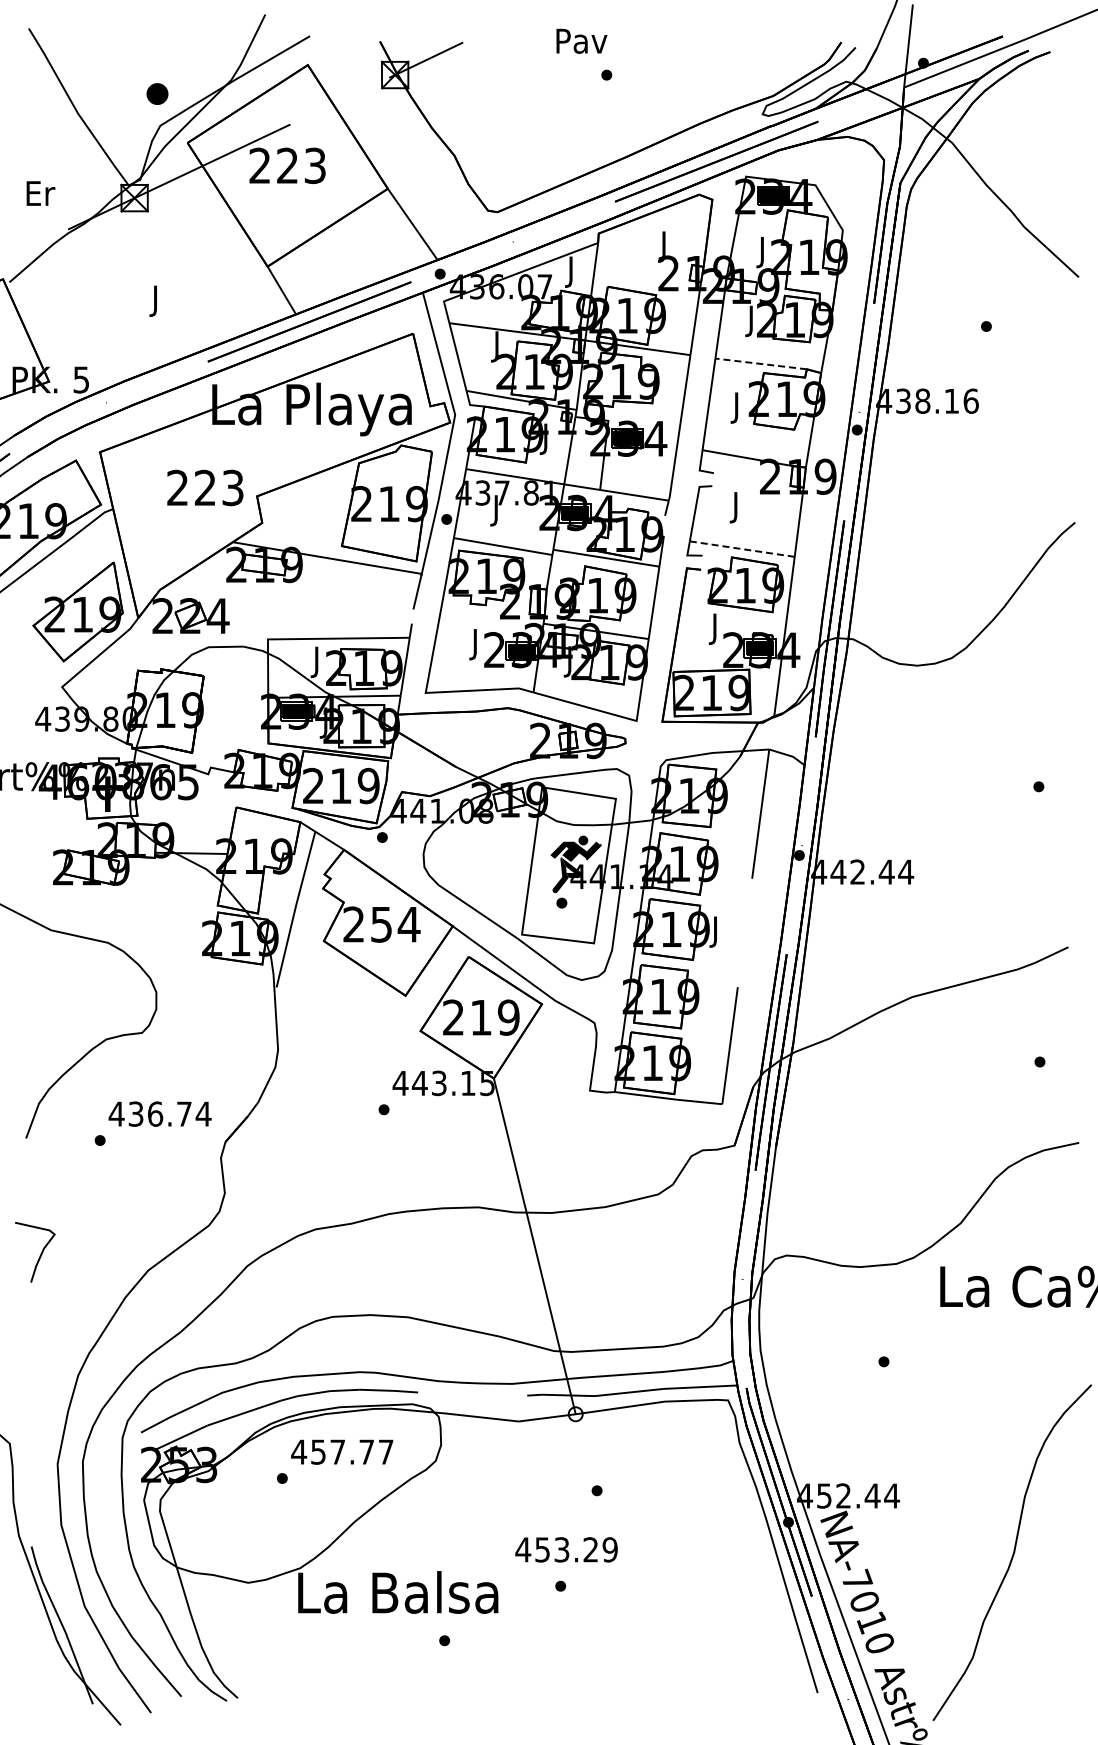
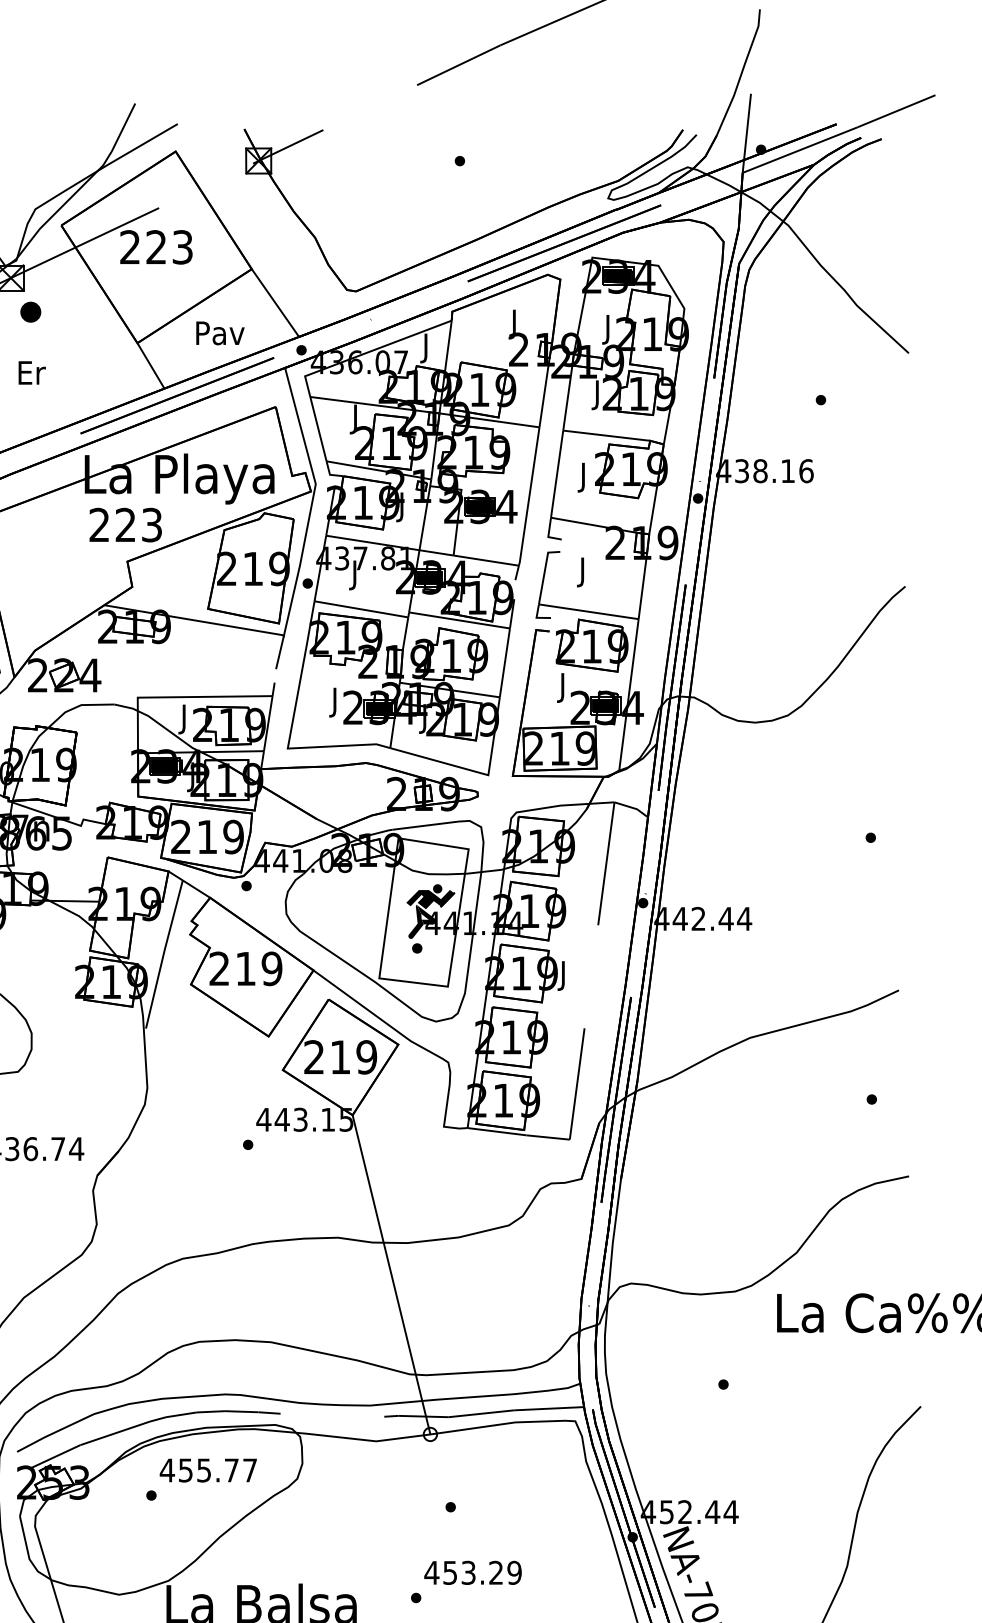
text: (581, 40) -> (220, 332), moved
part: (157, 93) -> (30, 311), moved
text: (156, 300) -> (31, 375), J -> Er
line: (760, 363) -> (606, 435), dashed -> solid
text: (205, 487) -> (125, 524), moved
line: (741, 549) -> (588, 612), dashed -> solid
text: (395, 924) -> (259, 968), 254 -> 219
text: (337, 1451) -> (203, 1469), 457.77 -> 455.77
text: (566, 1549) -> (472, 1572), moved

